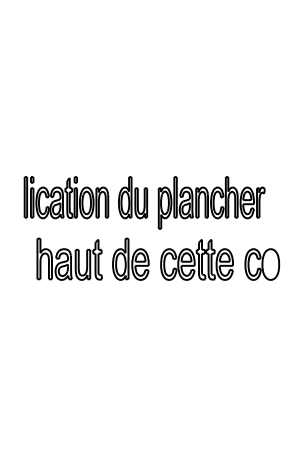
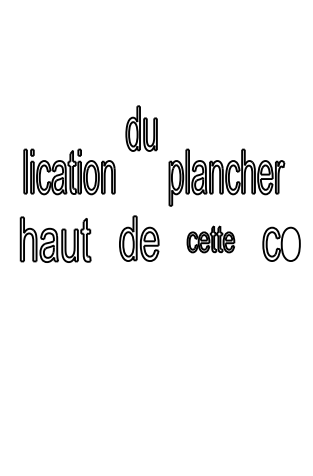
part: (132, 197) -> (141, 128), moved
part: (69, 258) -> (55, 238), moved
part: (196, 259) -> (210, 238), size x0.6

